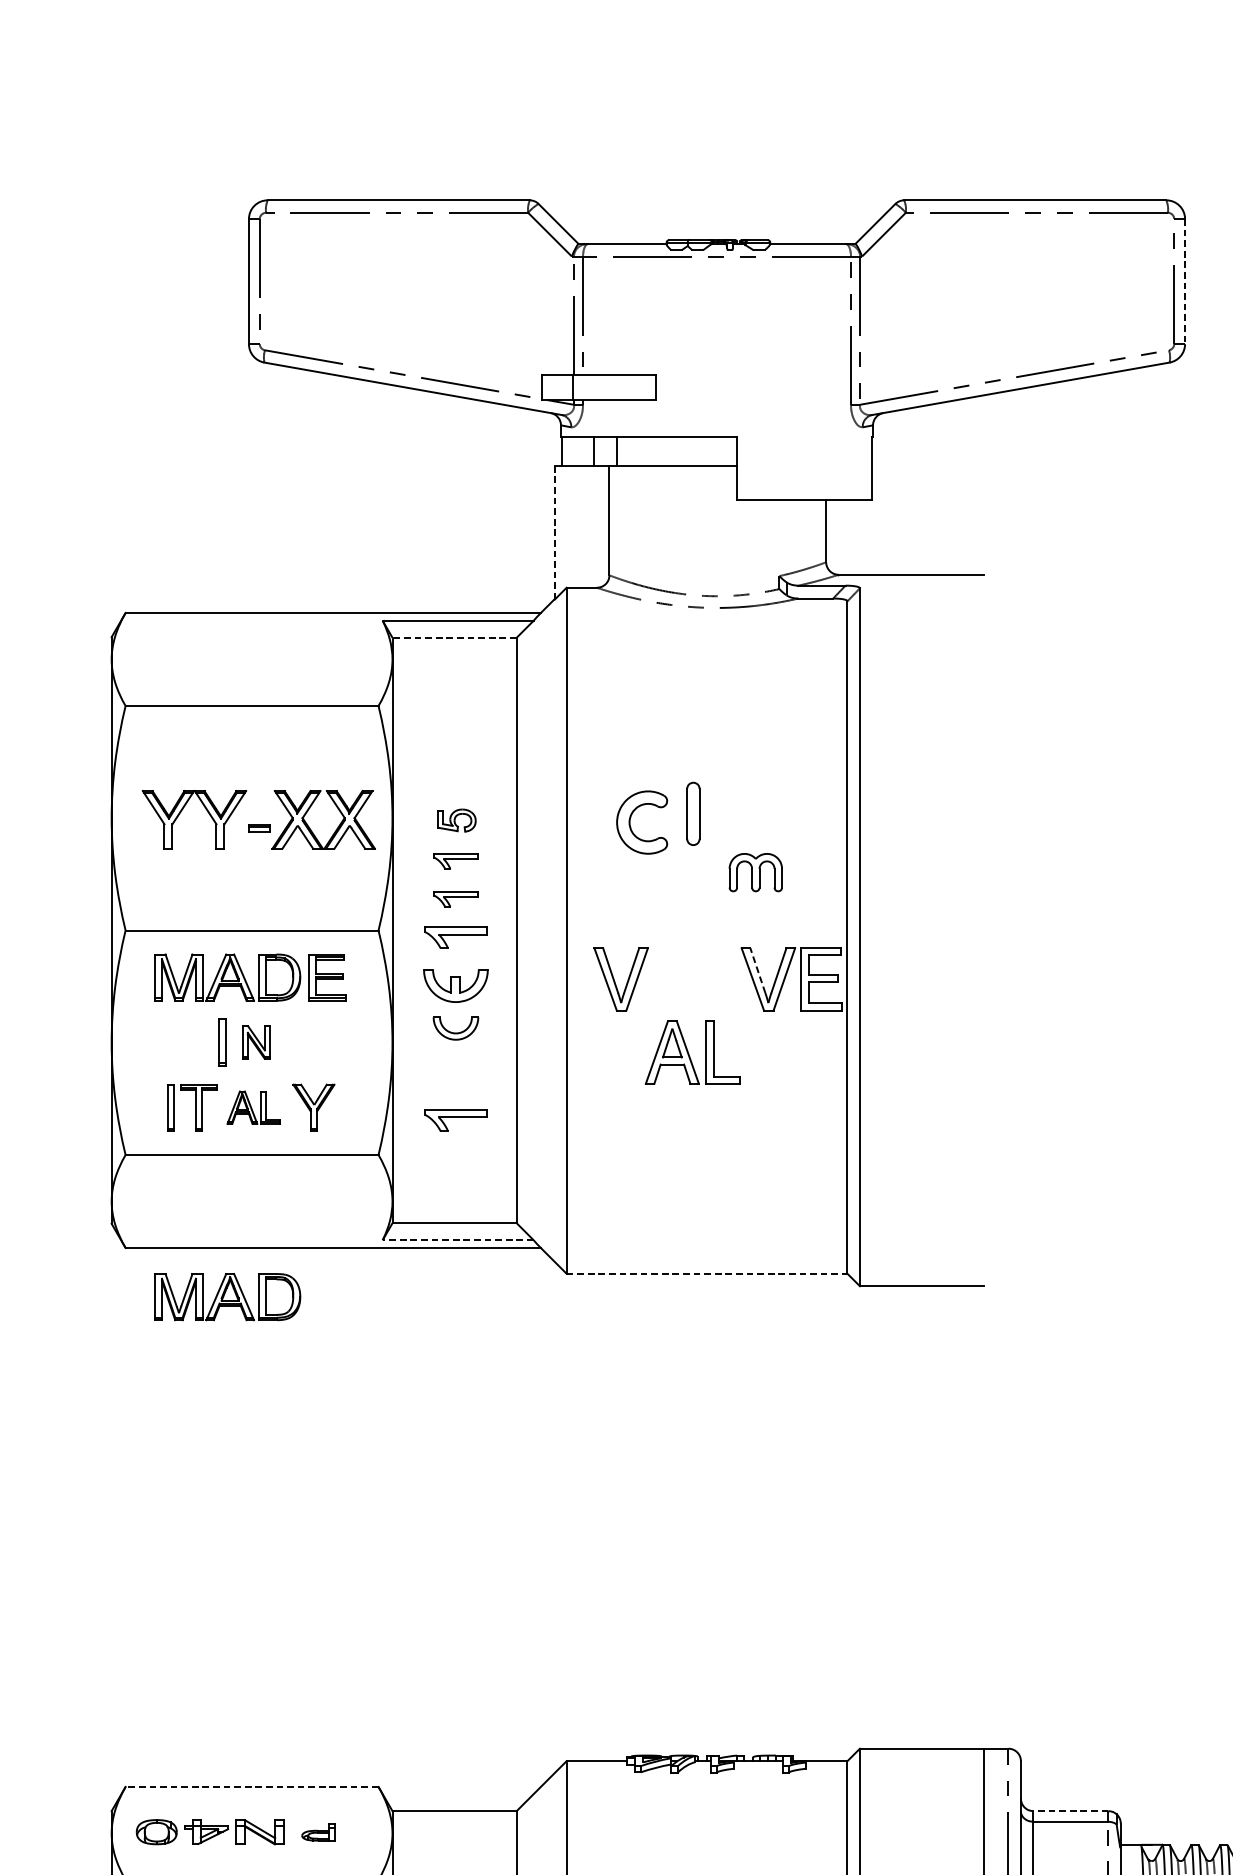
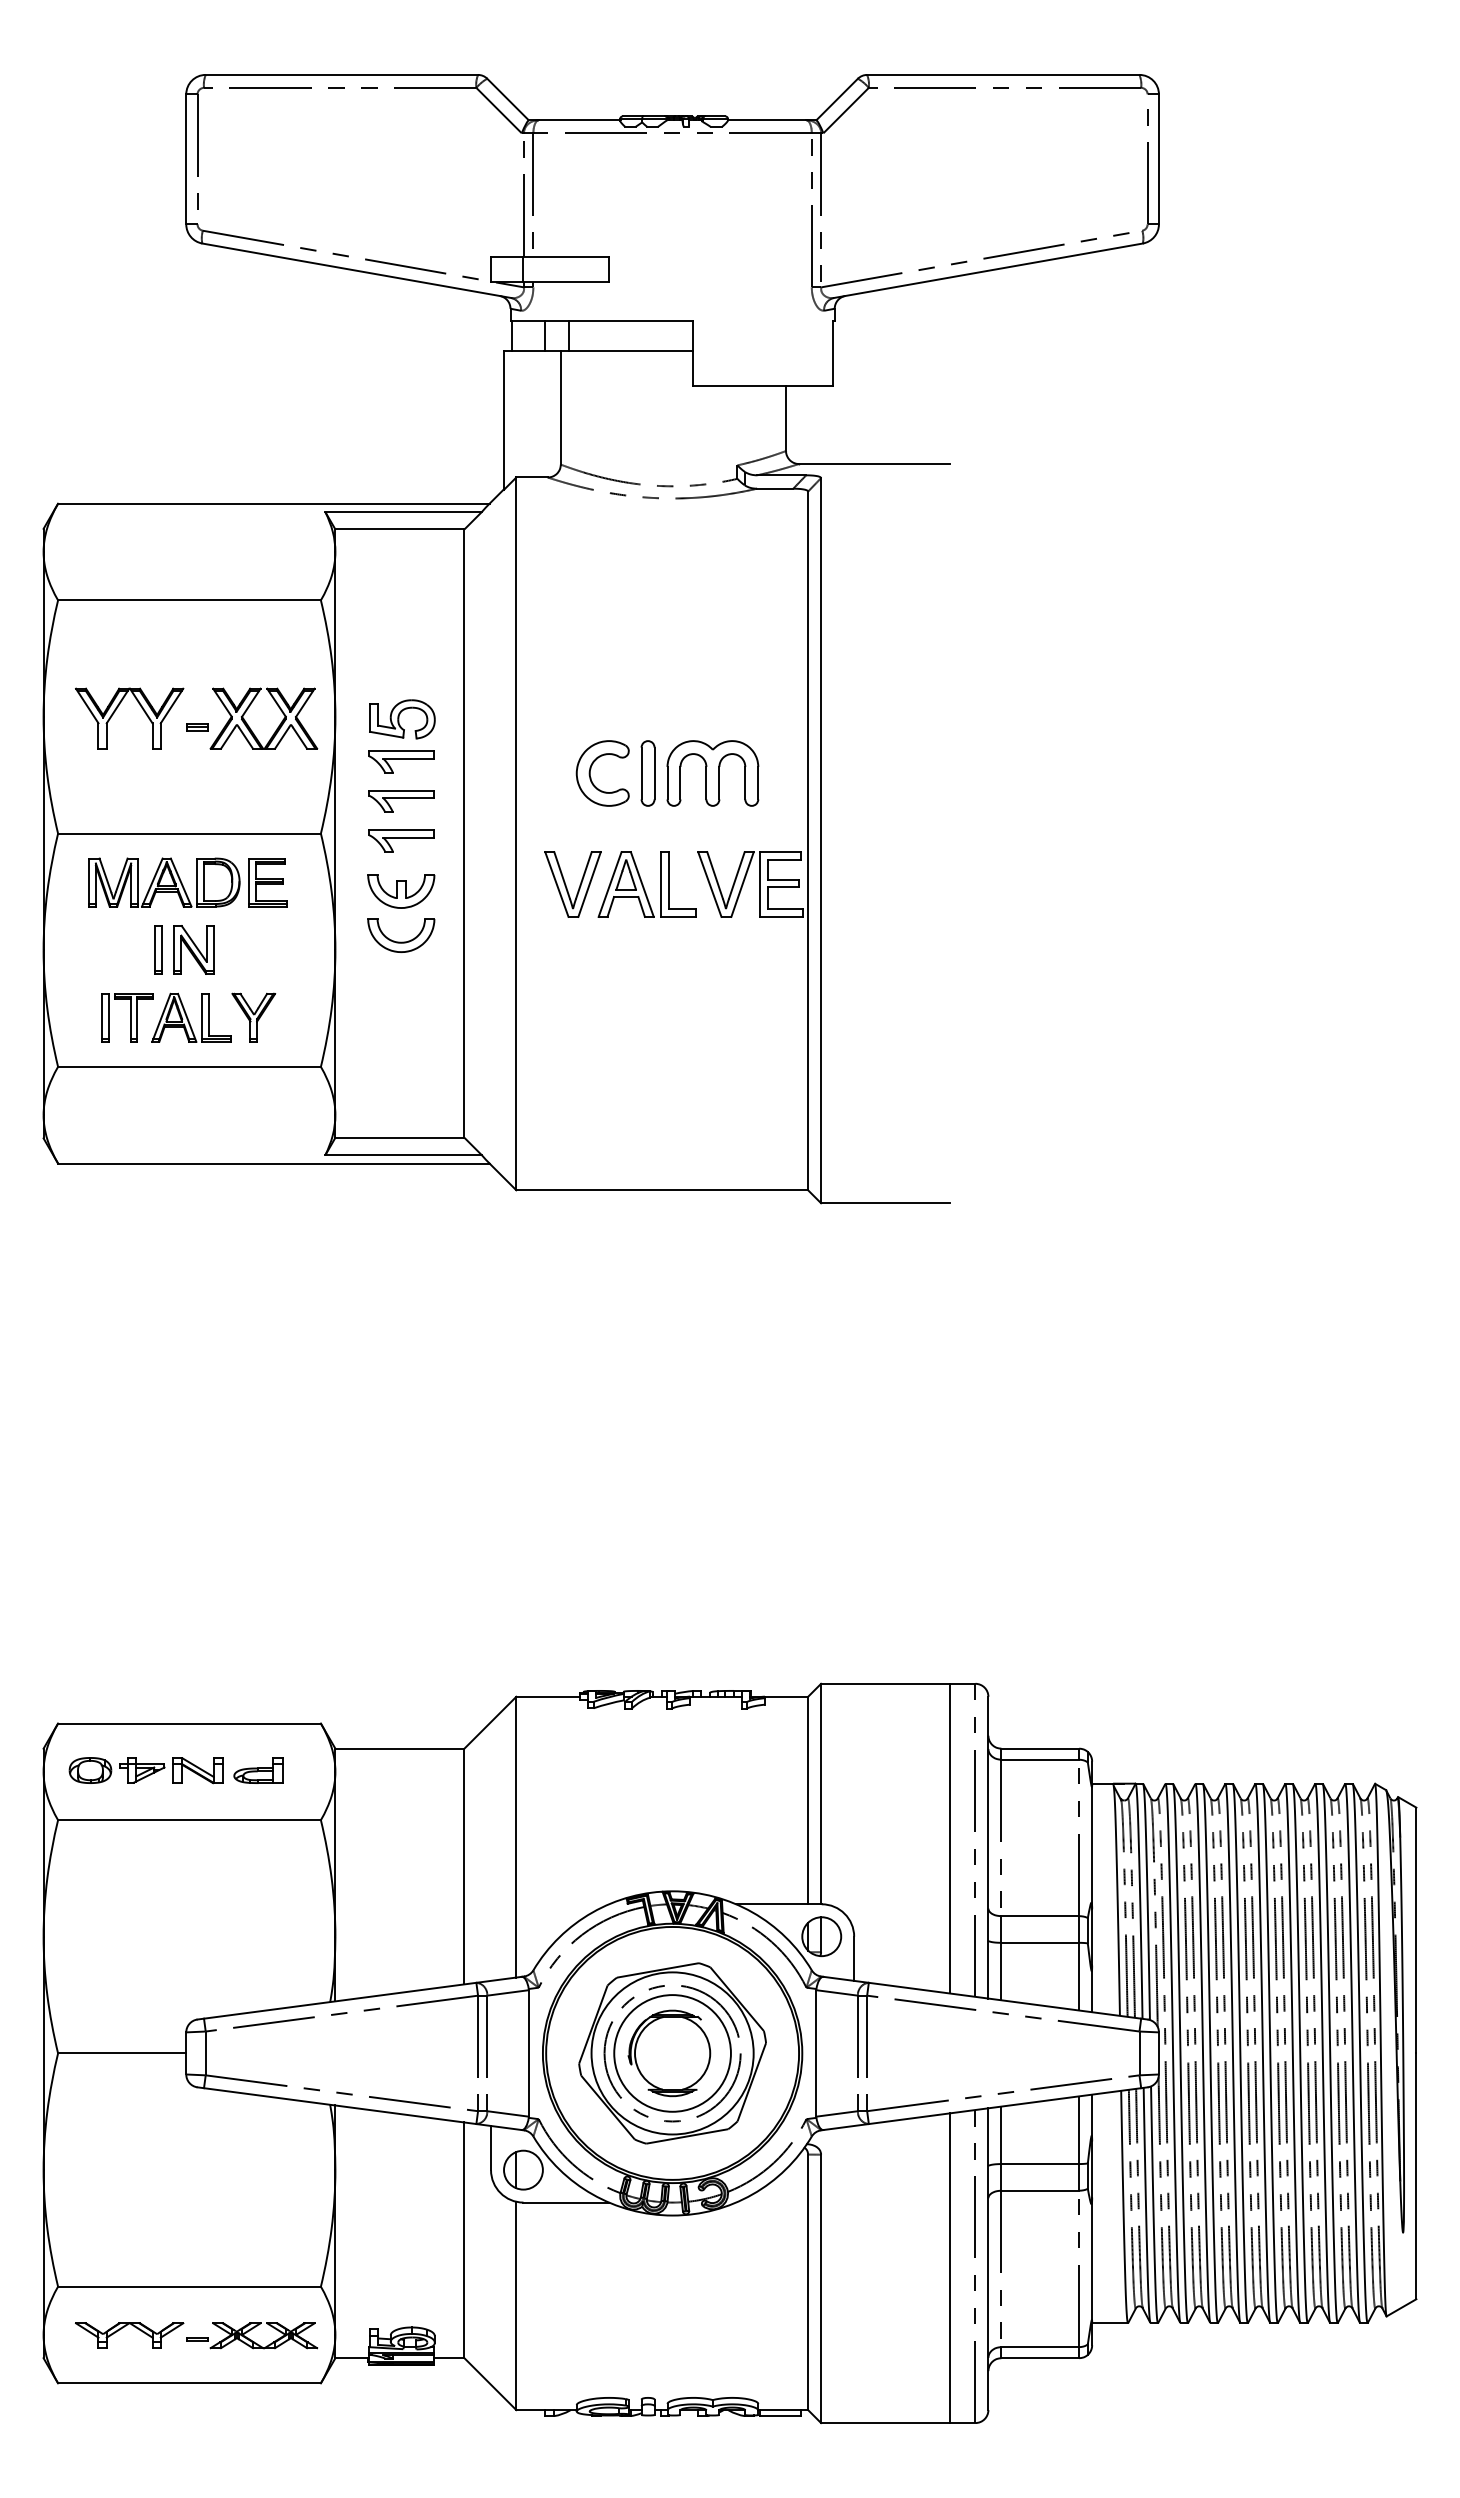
line: (1184, 281) -> (1158, 159), dashed -> solid
line: (555, 532) -> (504, 420), dashed -> solid
line: (454, 637) -> (399, 529), dashed -> solid
part: (692, 813) -> (647, 773), moved
part: (631, 818) -> (591, 769), moved
part: (457, 820) -> (402, 719), size x1.67
part: (456, 861) -> (401, 761), size x1.43
part: (755, 872) -> (712, 773), size x1.67
part: (456, 899) -> (401, 801), size x1.43
line: (758, 970) -> (715, 875), dashed -> solid
part: (456, 1028) -> (401, 935), size x1.43
part: (255, 1042) -> (193, 949), size x1.43
part: (691, 1052) -> (646, 884), moved
part: (254, 1107) -> (191, 1017), size x1.43
part: (456, 1119) -> (401, 1030), removed
line: (458, 1240) -> (403, 1155), dashed -> solid
line: (707, 1273) -> (662, 1190), dashed -> solid
part: (228, 1297) -> (164, 1214), removed
line: (252, 1786) -> (189, 1723), dashed -> solid
line: (1071, 1810) -> (1040, 1748), dashed -> solid
part: (318, 1832) -> (258, 1770), size x1.43

